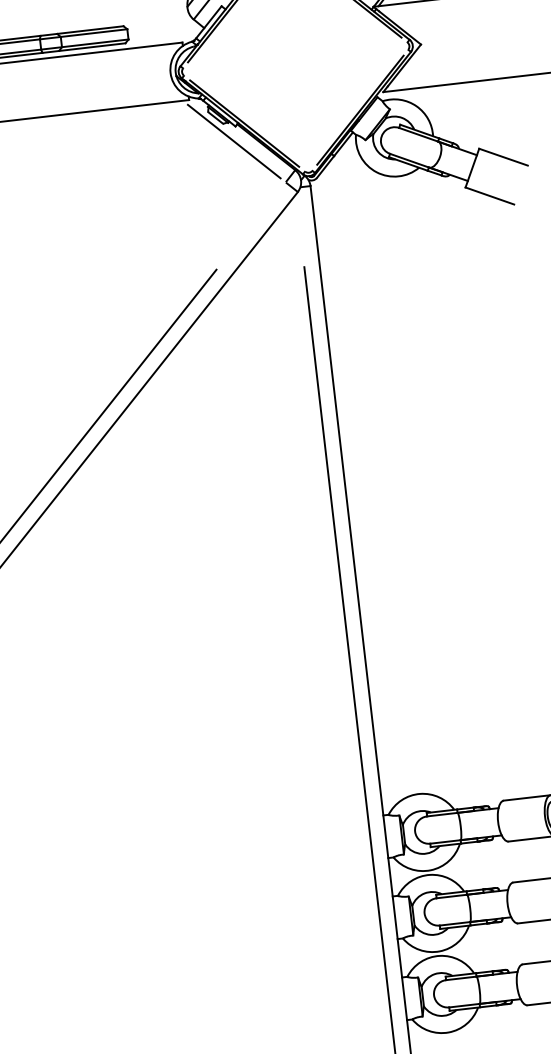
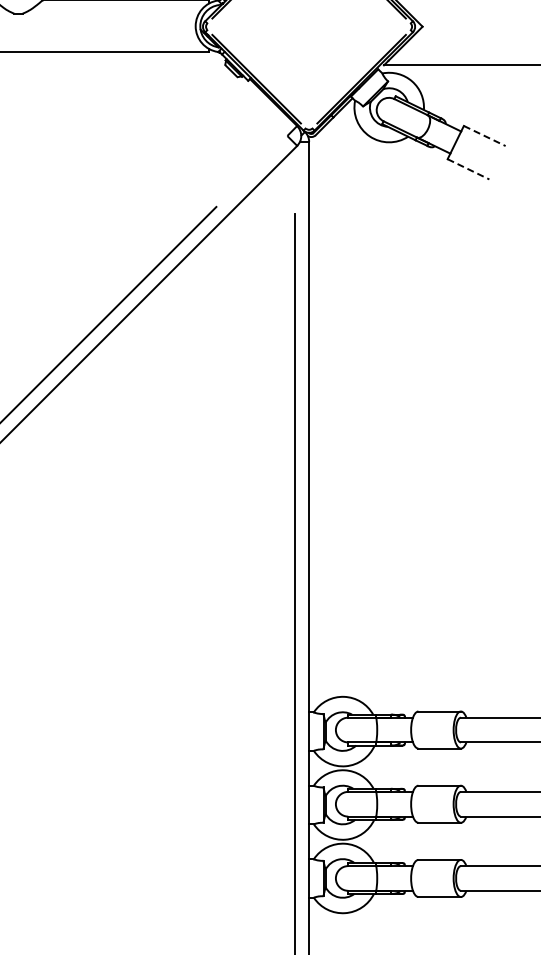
line: (234, 140) -> (245, 93), removed
line: (504, 157) -> (485, 136), solid -> dashed
line: (489, 196) -> (468, 169), solid -> dashed

